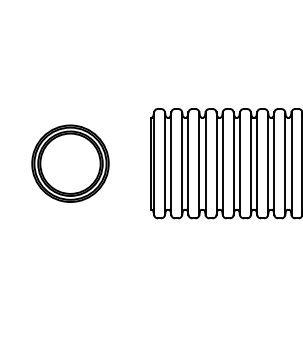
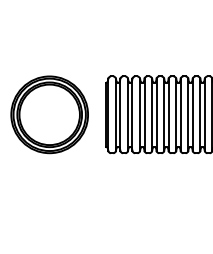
part: (70, 163) -> (49, 114), size x1.43

